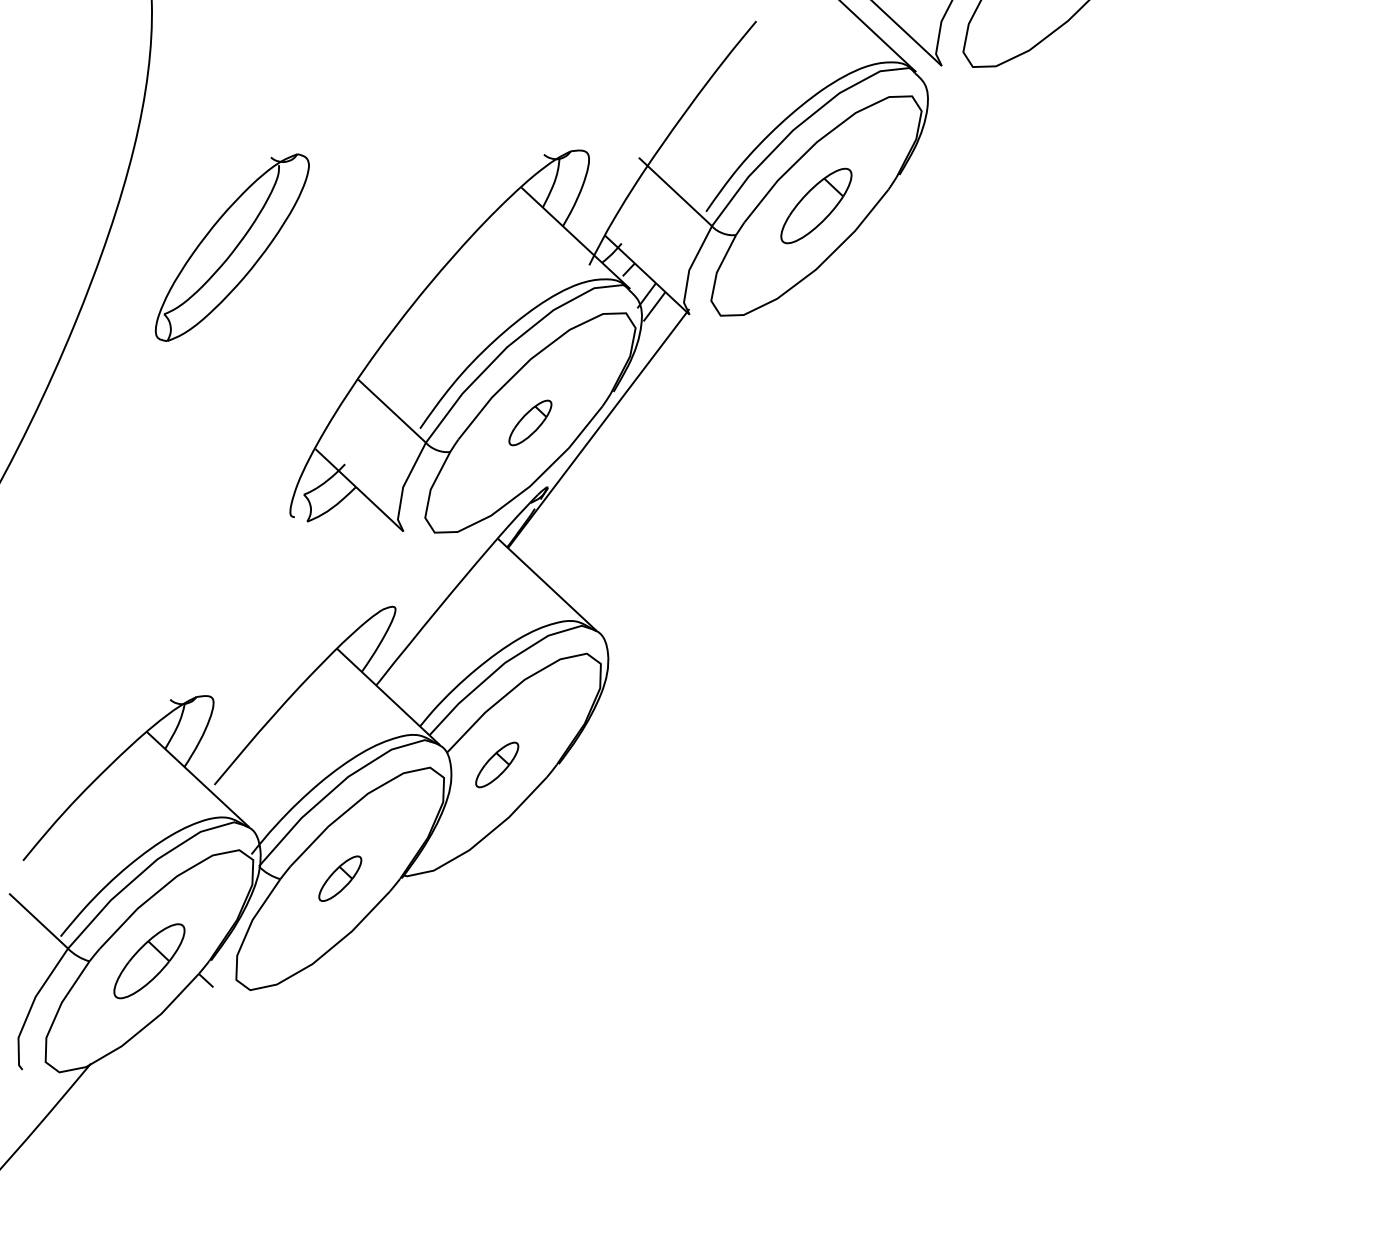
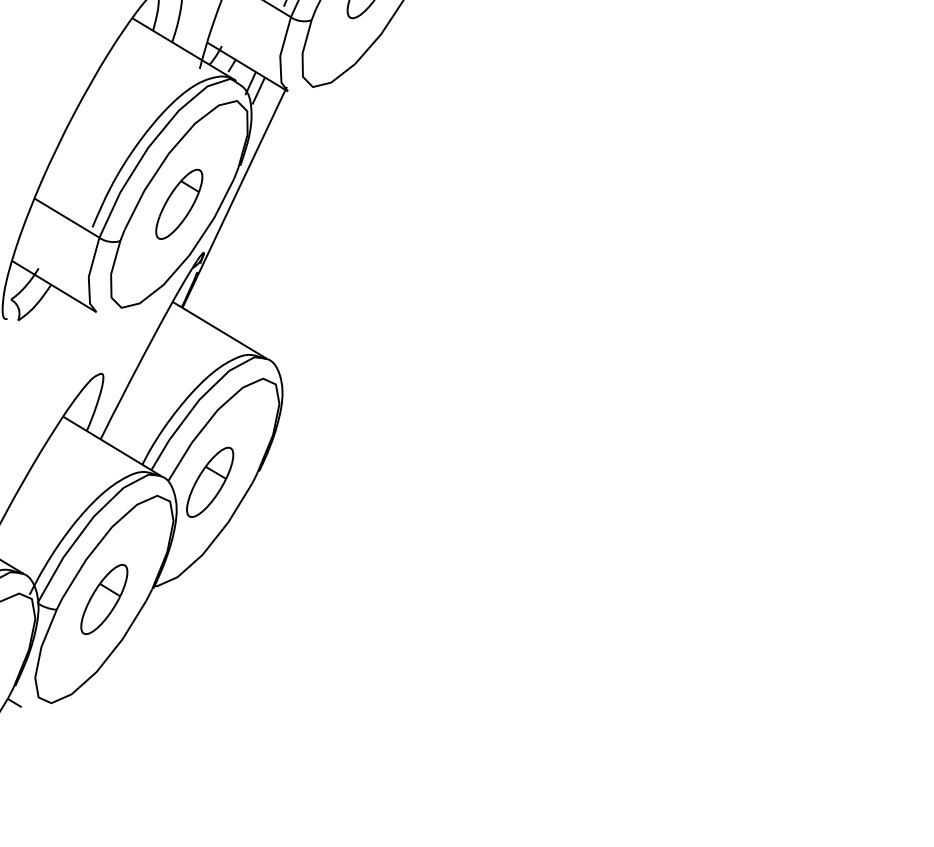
part: (530, 422) -> (179, 204), size x1.67
part: (497, 764) -> (210, 481), size x1.67
part: (340, 878) -> (104, 599), size x1.67

